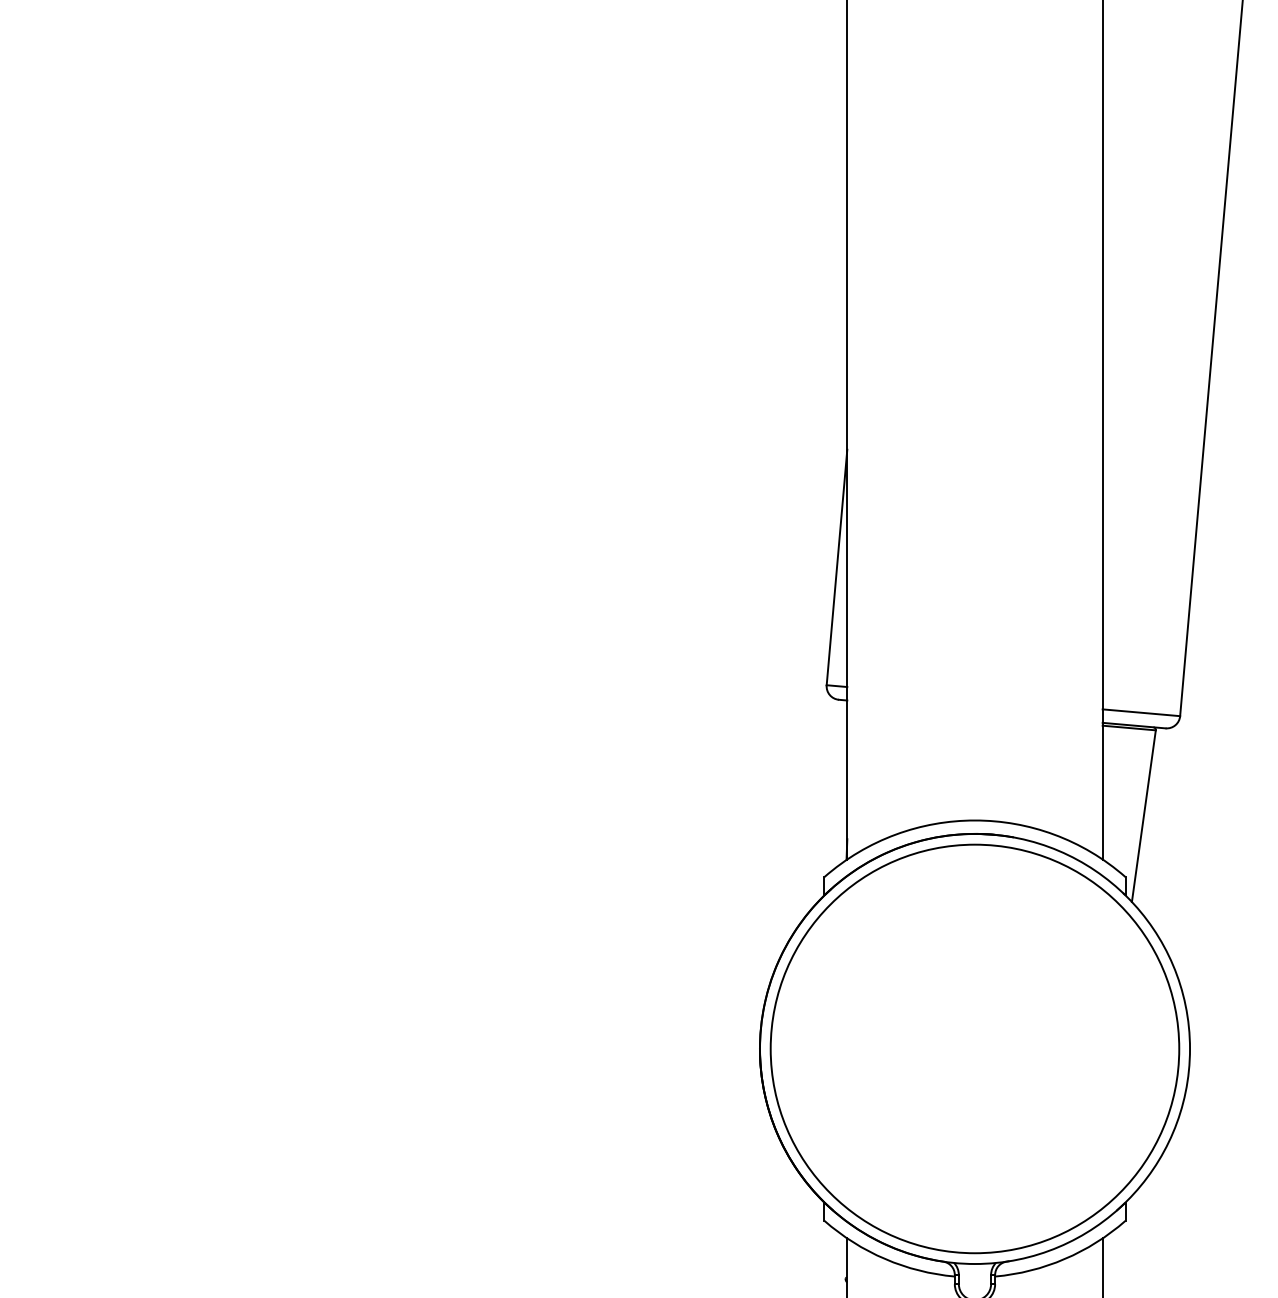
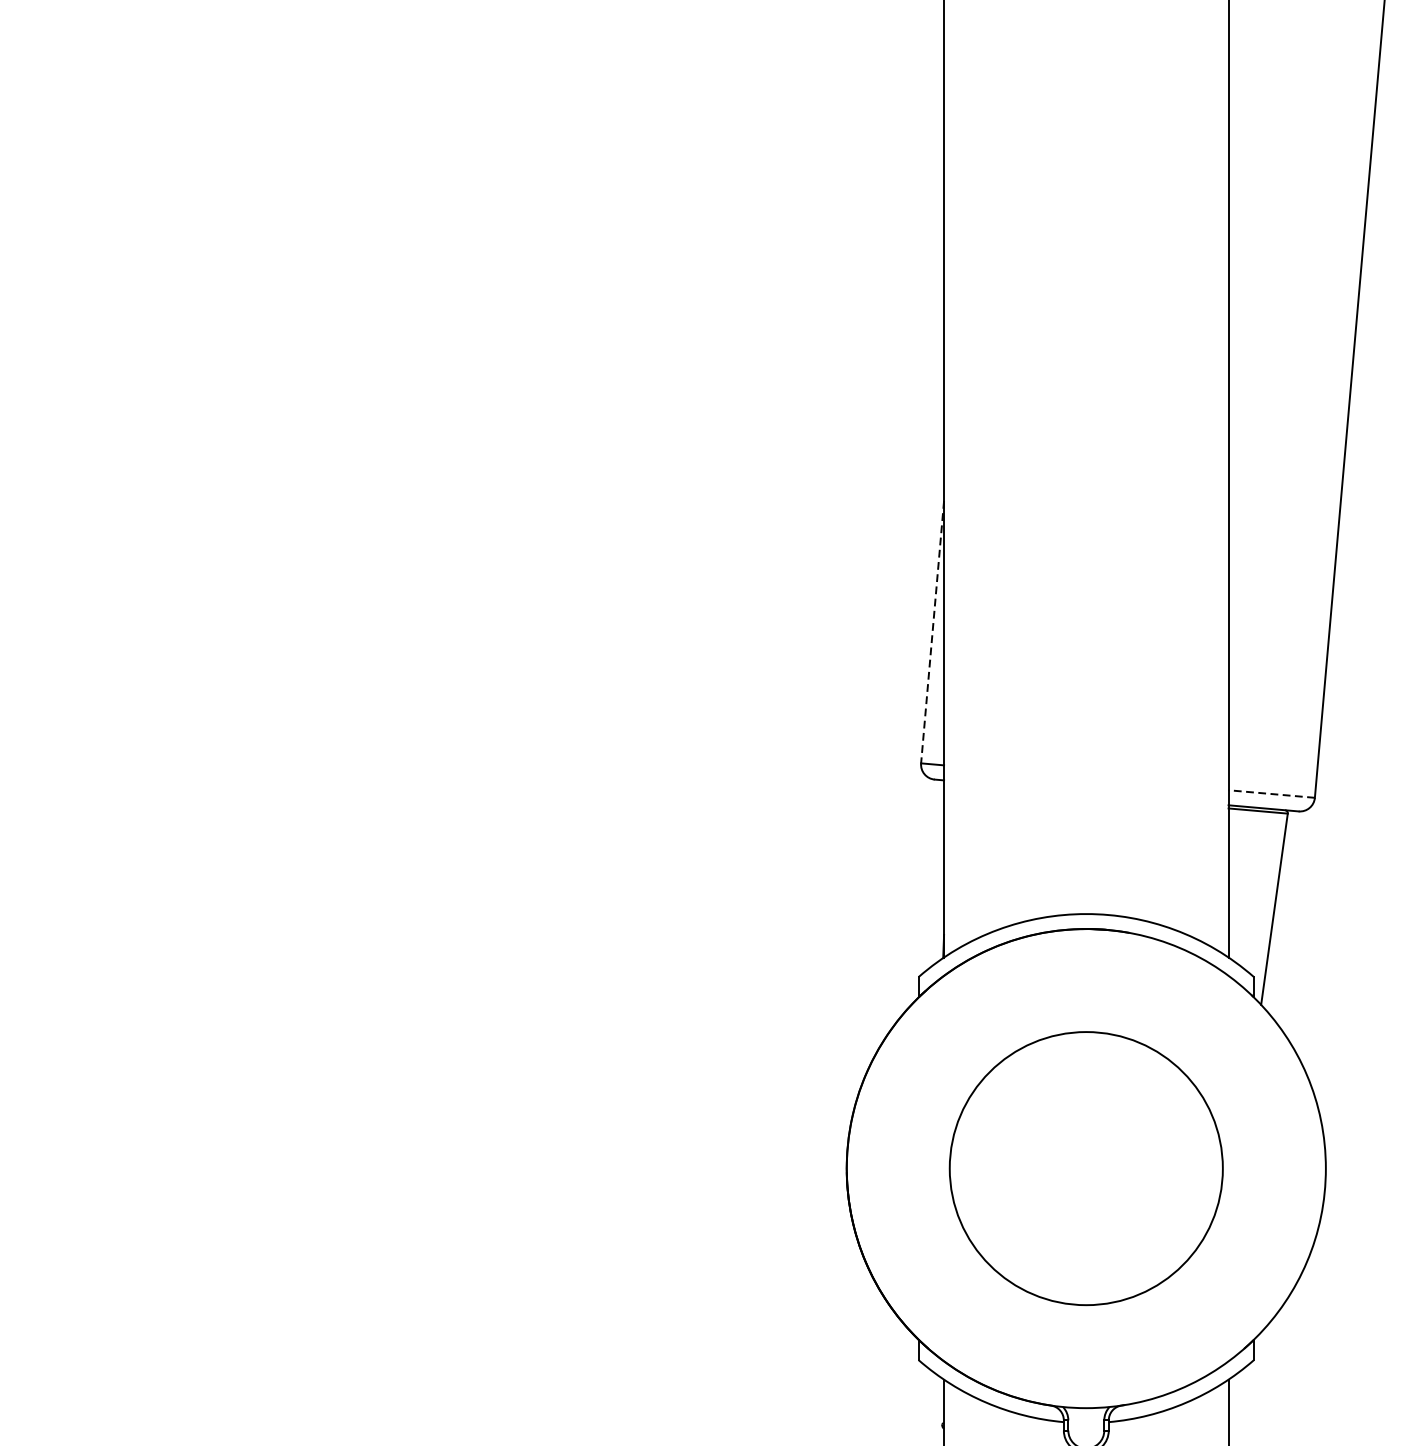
line: (836, 567) -> (932, 632), solid -> dashed
line: (1141, 712) -> (1271, 793), solid -> dashed
circle: (974, 1048) -> (1085, 1168), size x0.6

